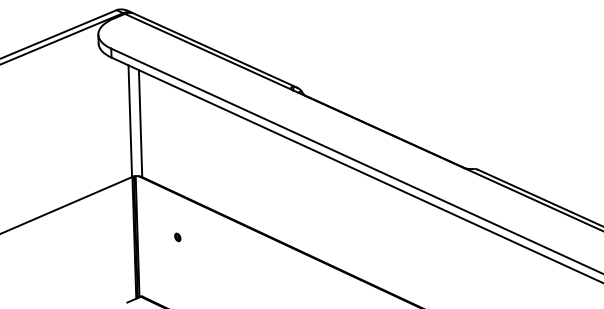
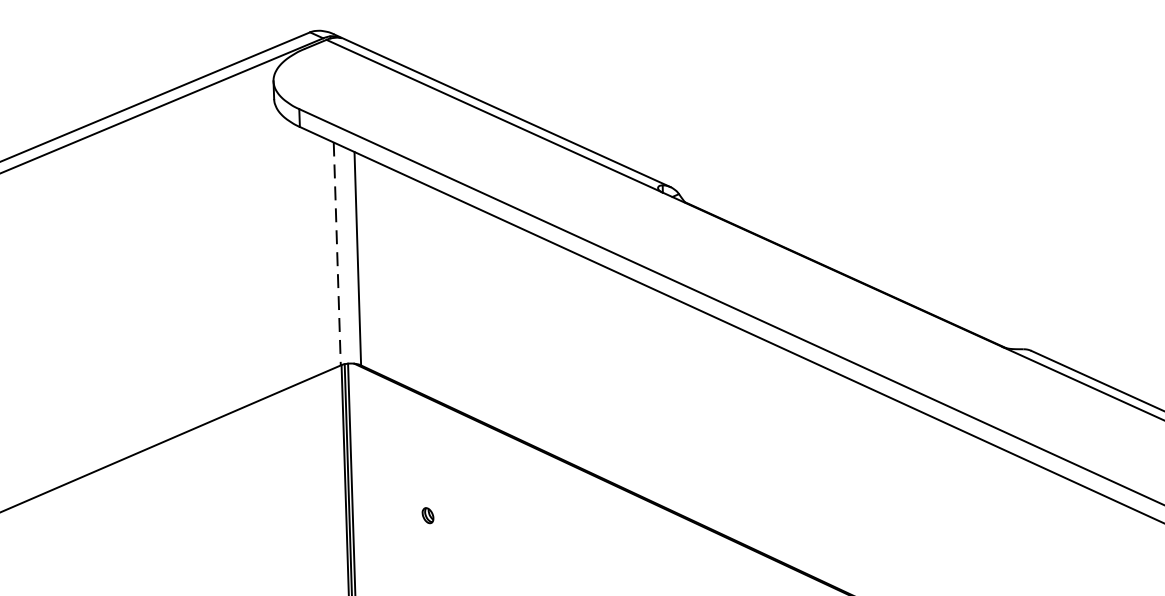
line: (130, 121) -> (337, 254), solid -> dashed
part: (177, 237) -> (427, 515), moved

